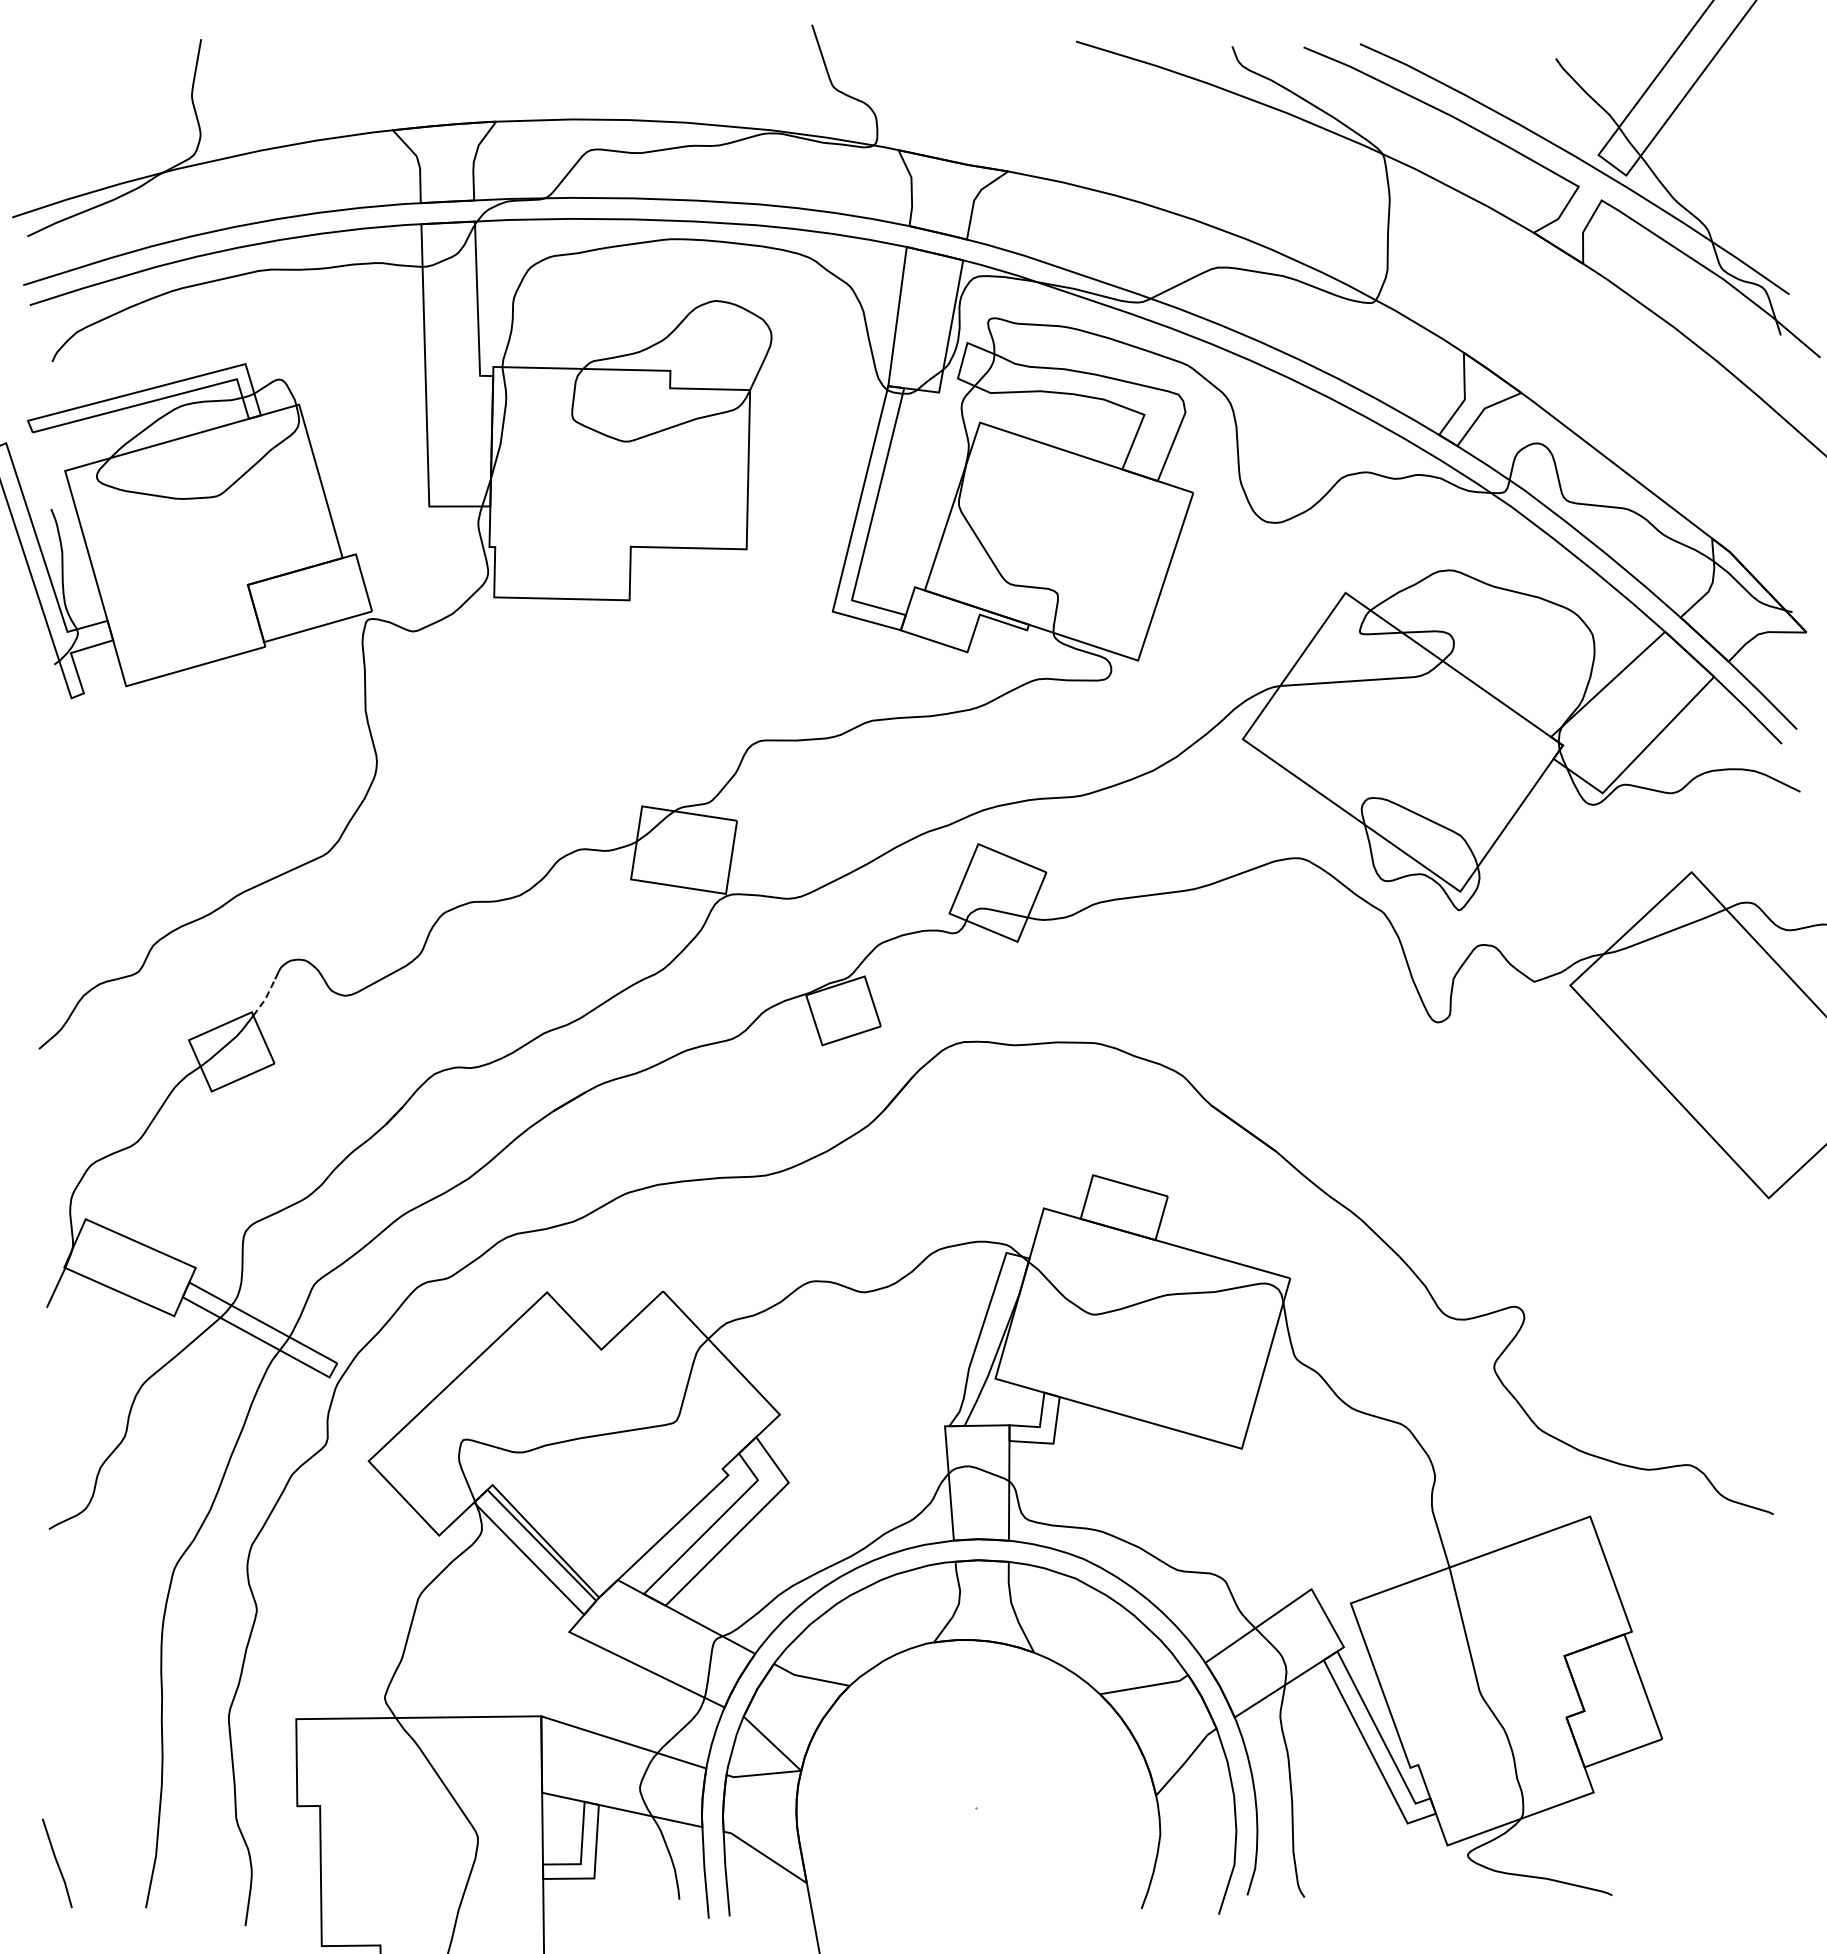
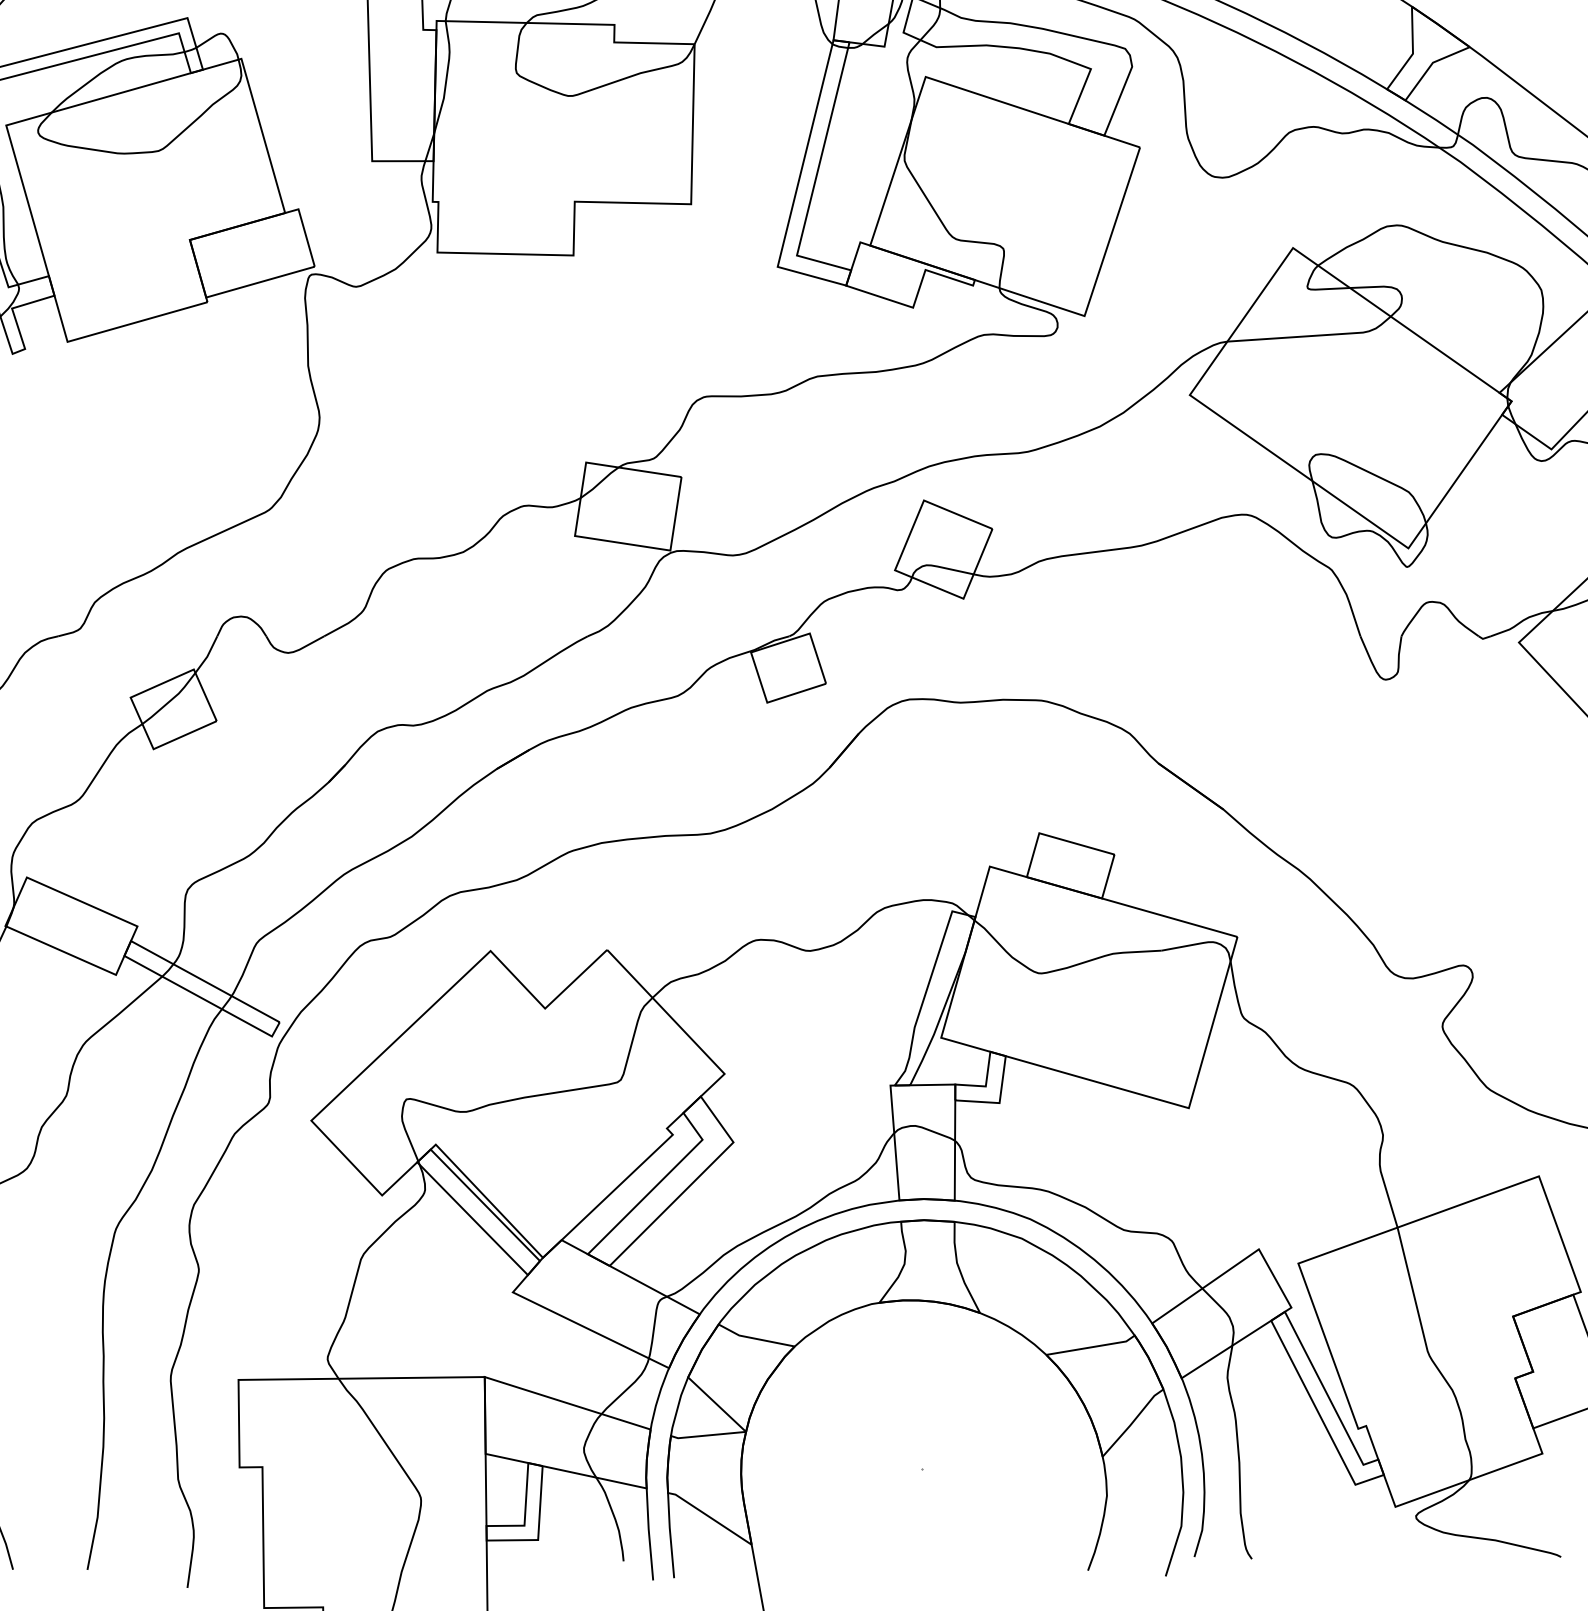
line: (265, 998) -> (207, 655), dashed -> solid

